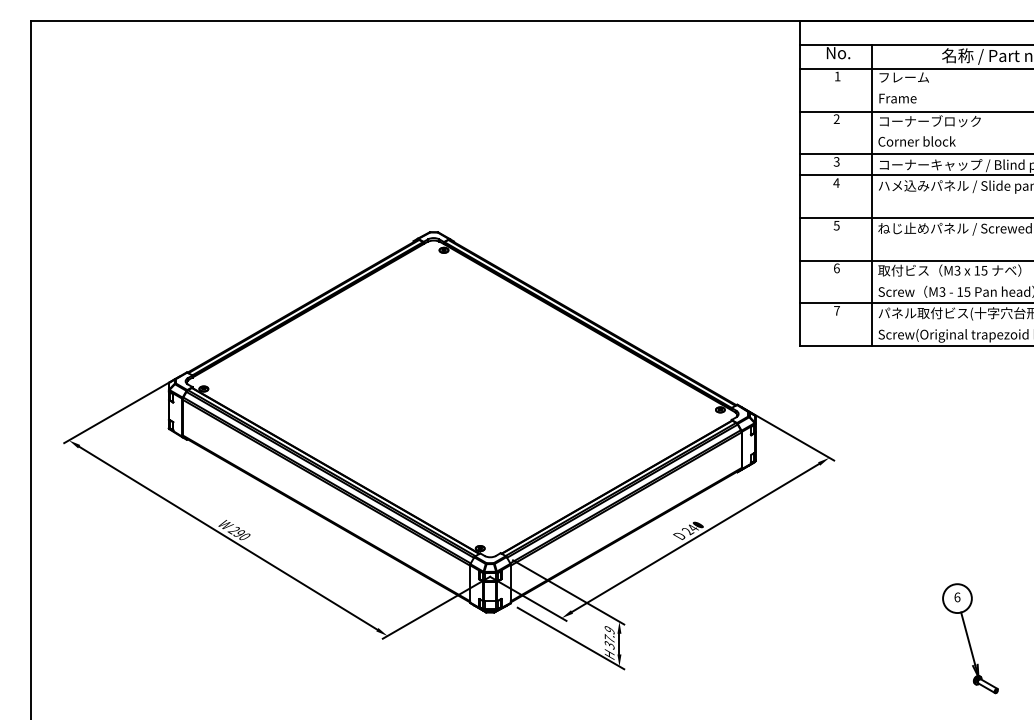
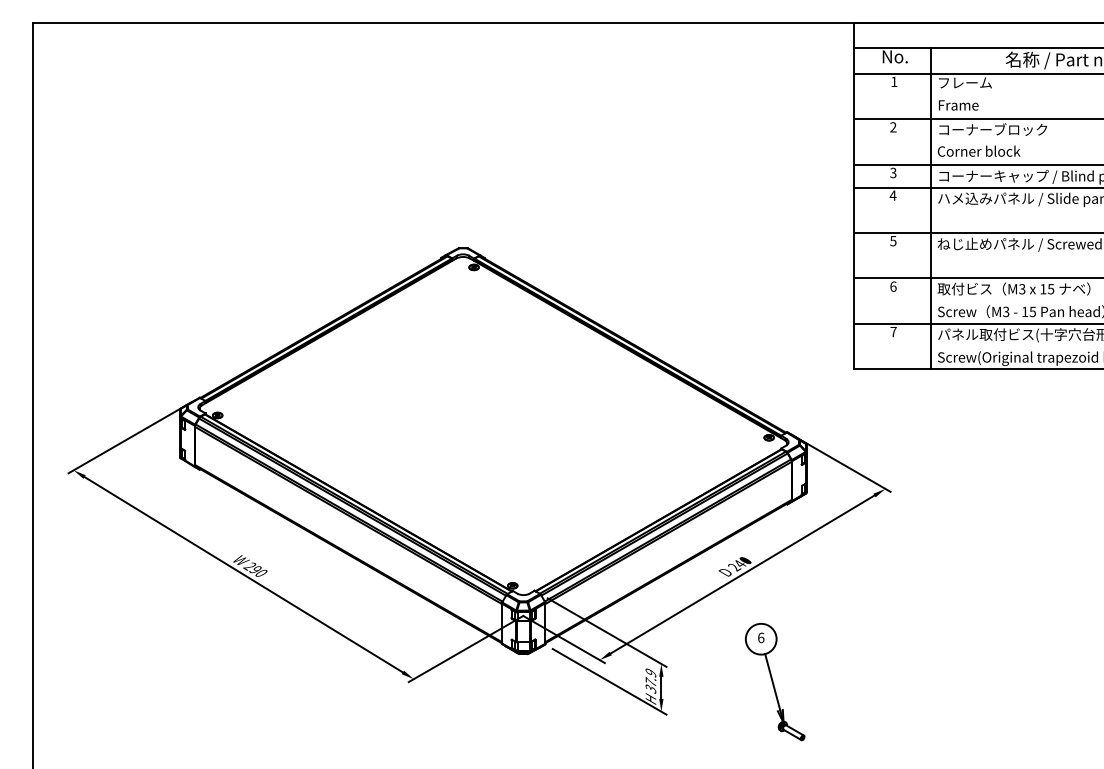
part: (970, 639) -> (775, 682), moved

